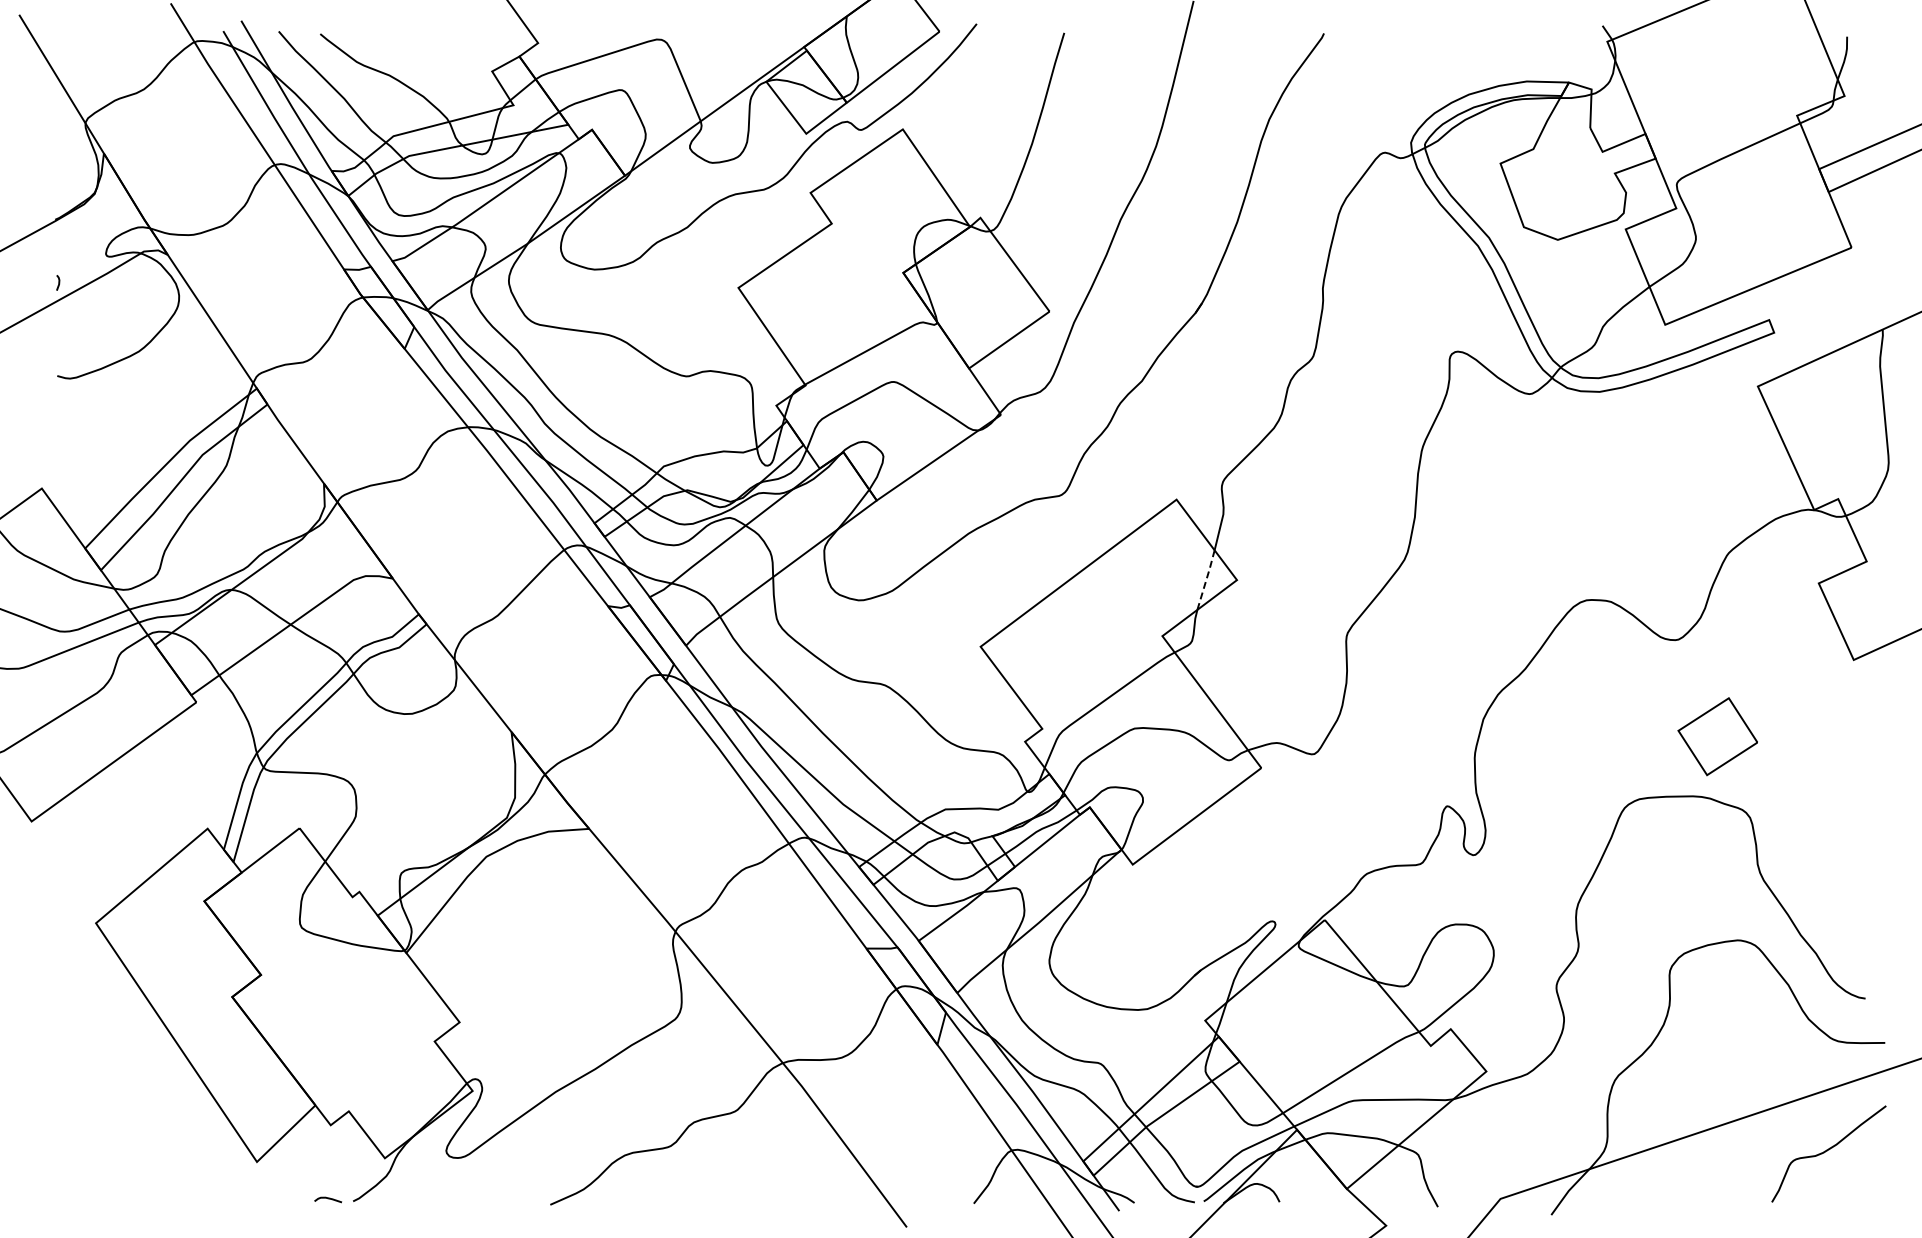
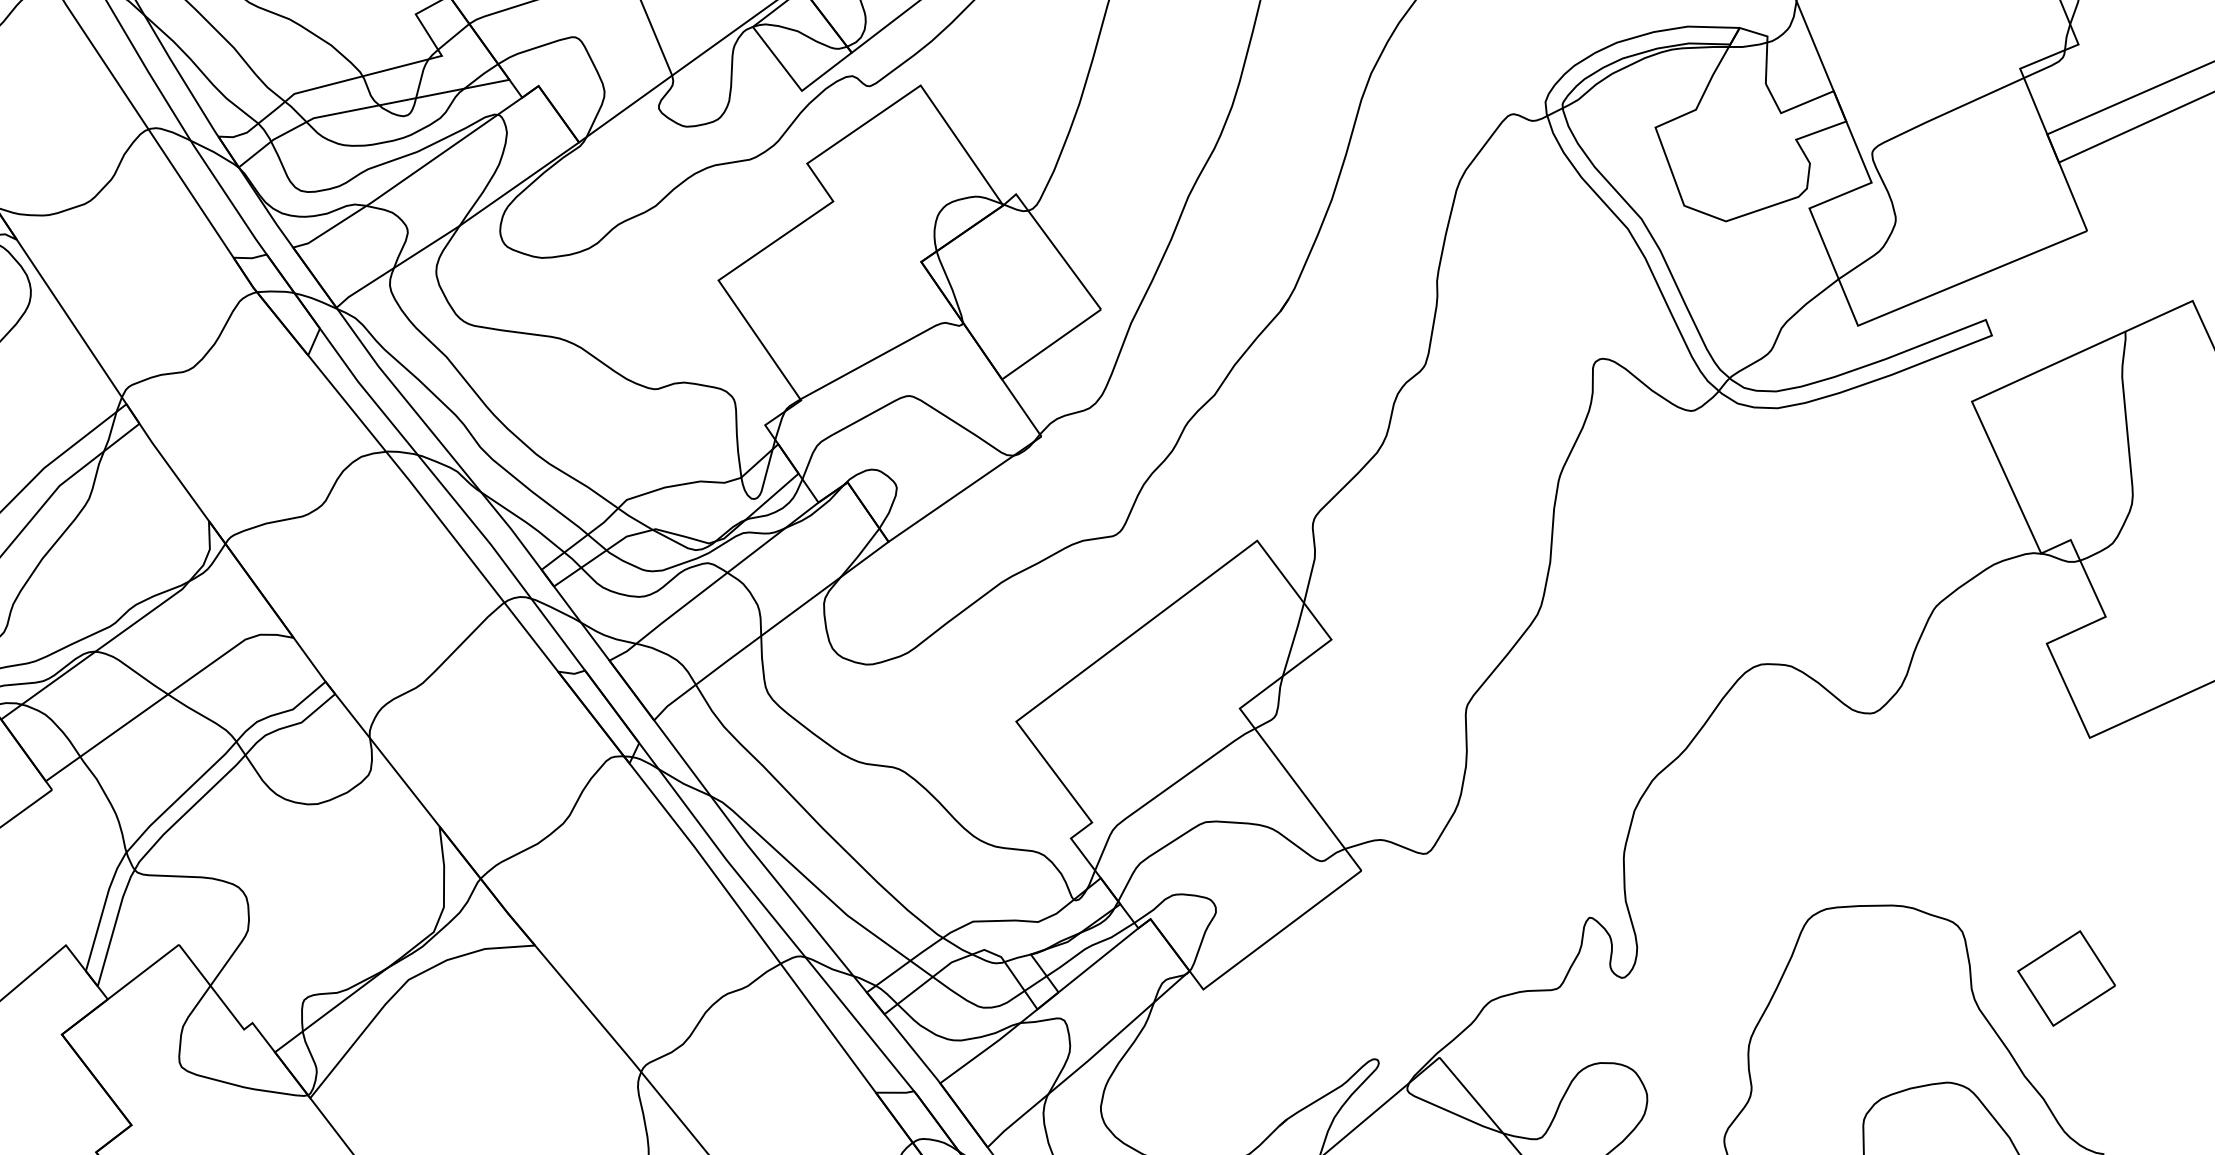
line: (1206, 579) -> (1294, 638), dashed -> solid
part: (1717, 736) -> (2066, 978), moved

